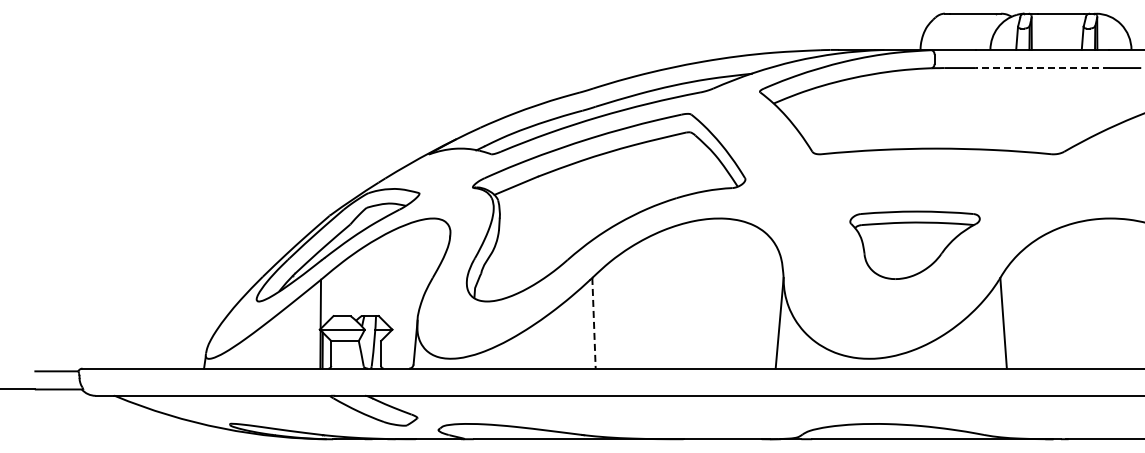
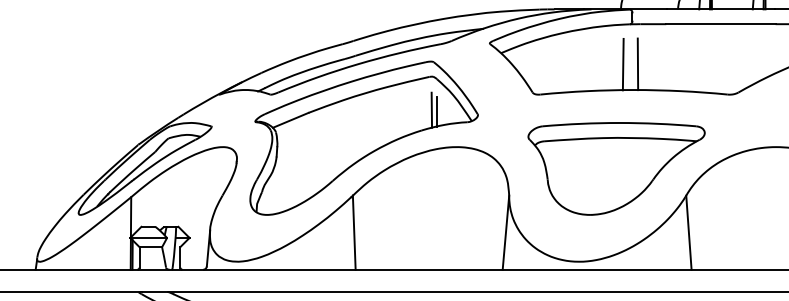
line: (1042, 68) -> (720, 24), dashed -> solid
line: (941, 116) -> (638, 63), added
line: (922, 117) -> (622, 64), added
line: (688, 172) -> (431, 109), added
line: (695, 175) -> (437, 111), added
part: (914, 245) -> (616, 169), size x1.67
line: (594, 323) -> (354, 232), dashed -> solid

